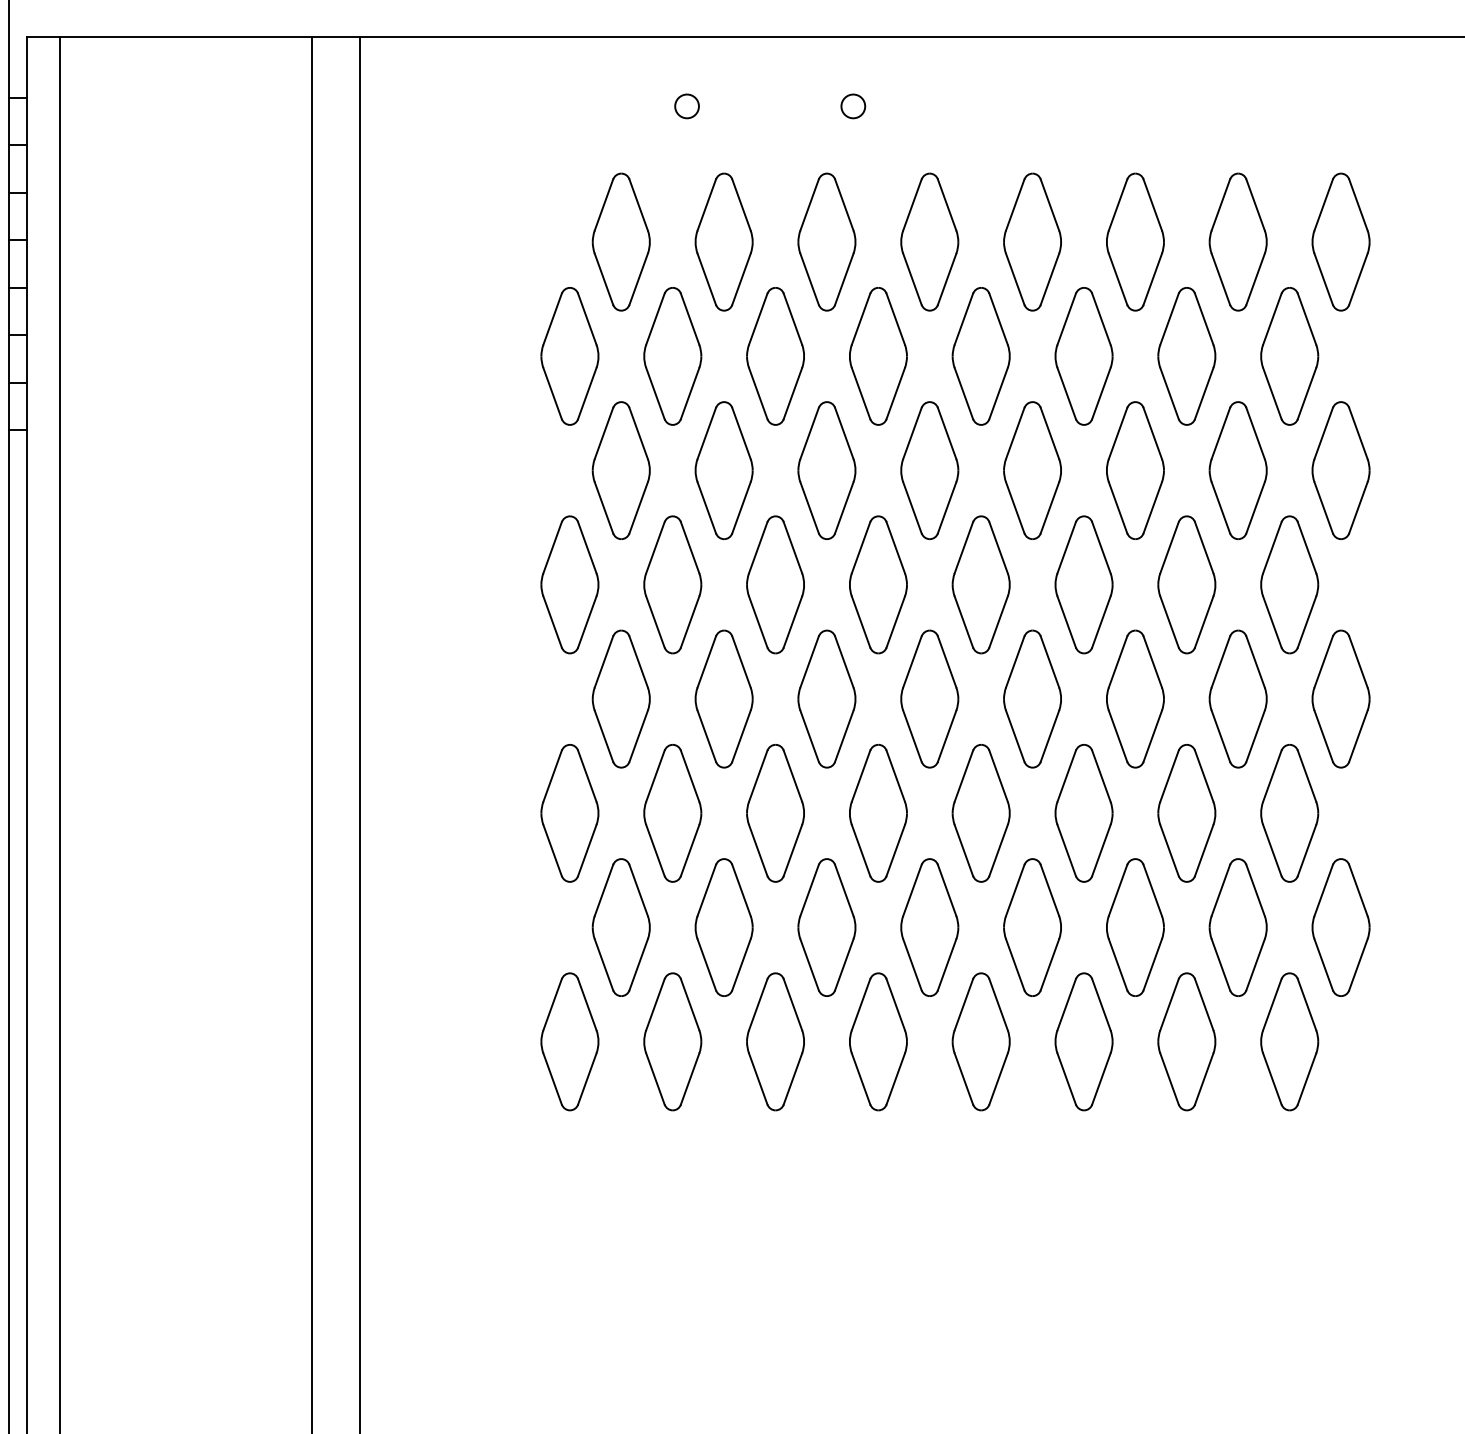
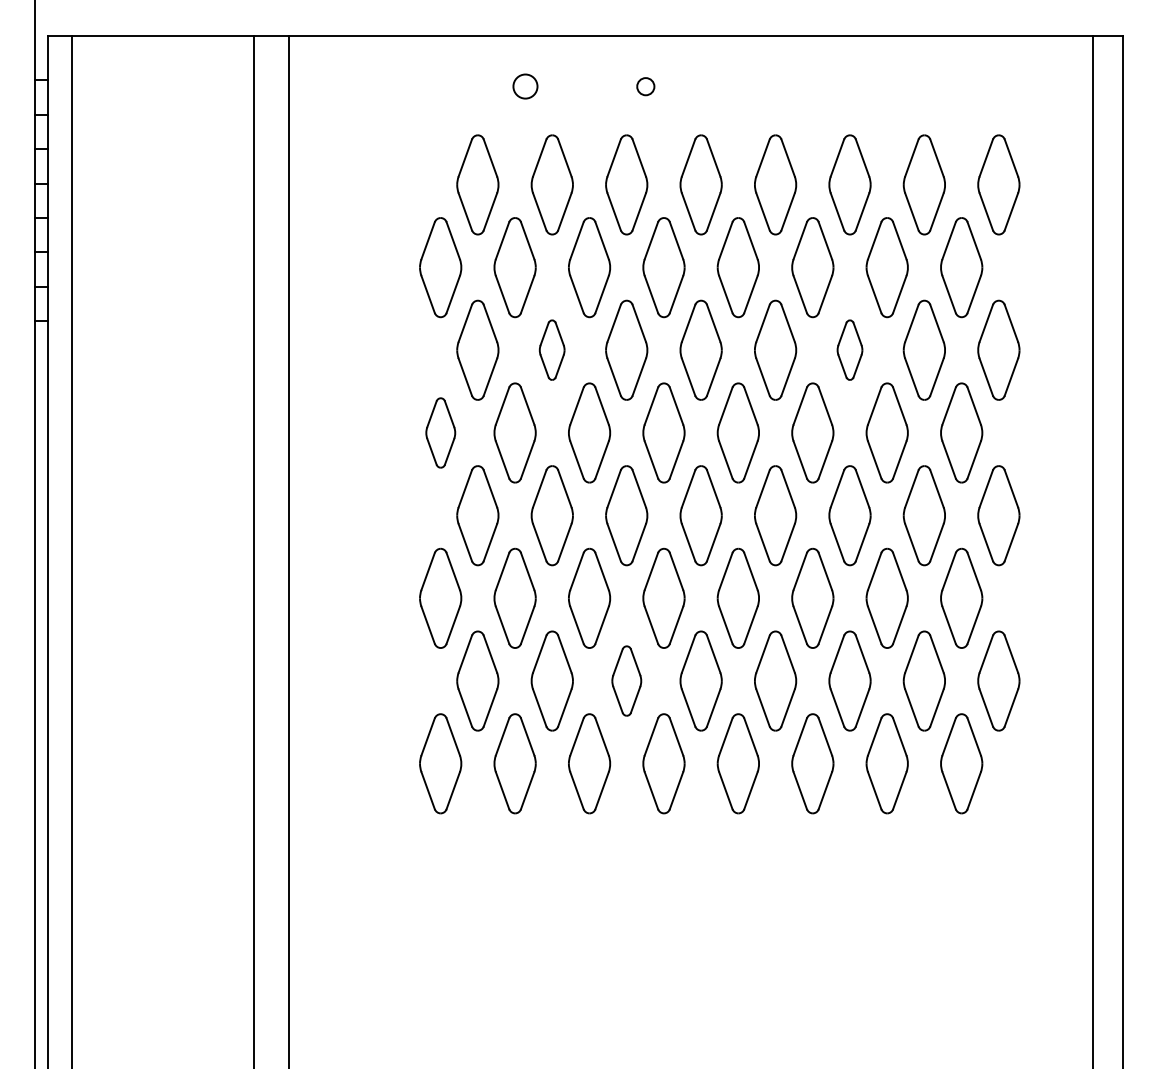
circle: (687, 106) -> (525, 86), size x1.4
part: (723, 469) -> (551, 349), size x0.6
part: (1134, 469) -> (849, 349), size x0.6
part: (569, 584) -> (440, 432), size x0.7
part: (826, 926) -> (626, 680), size x0.7

